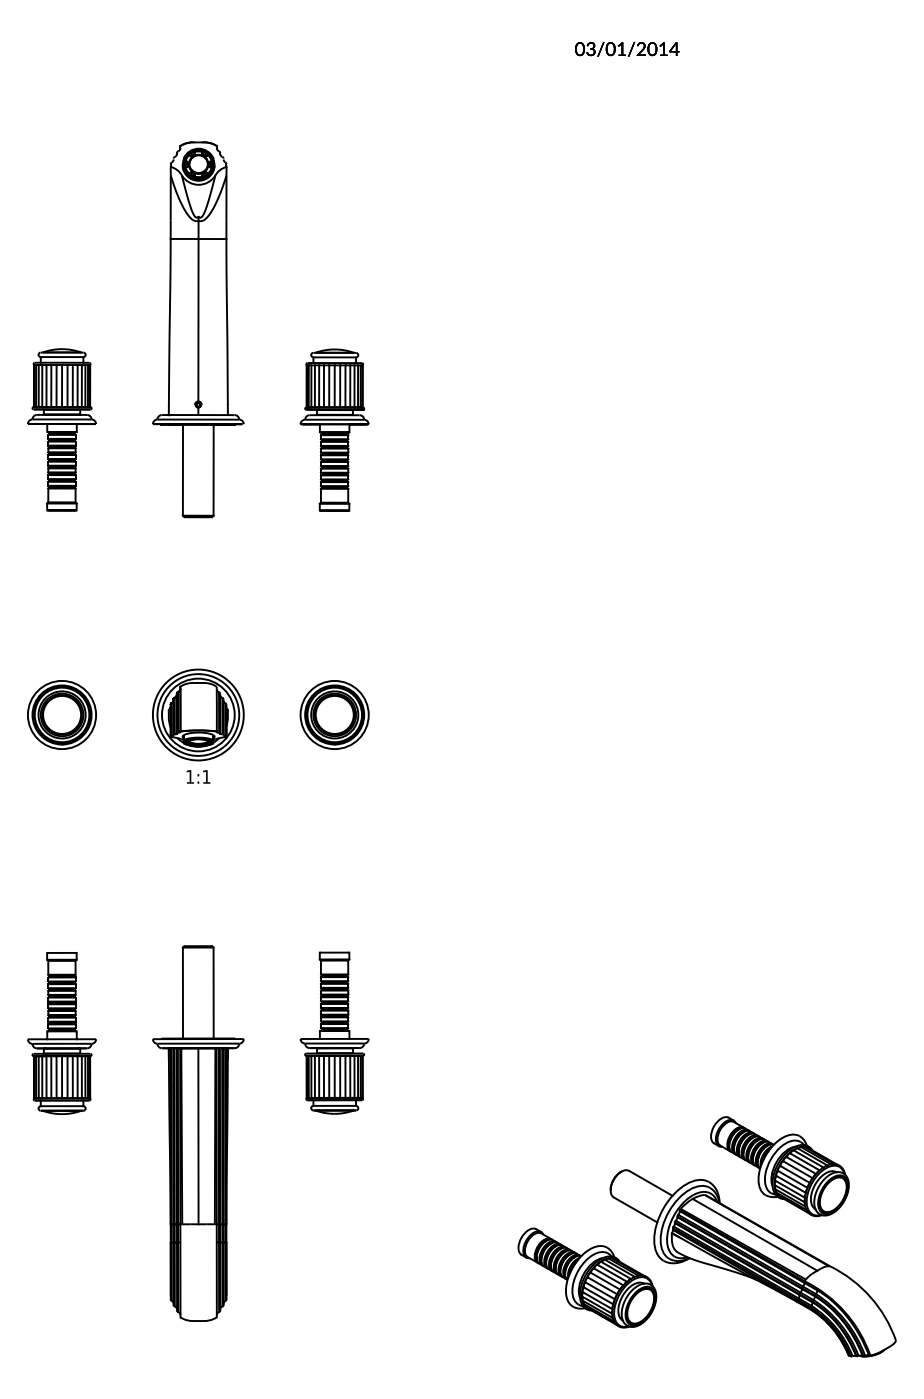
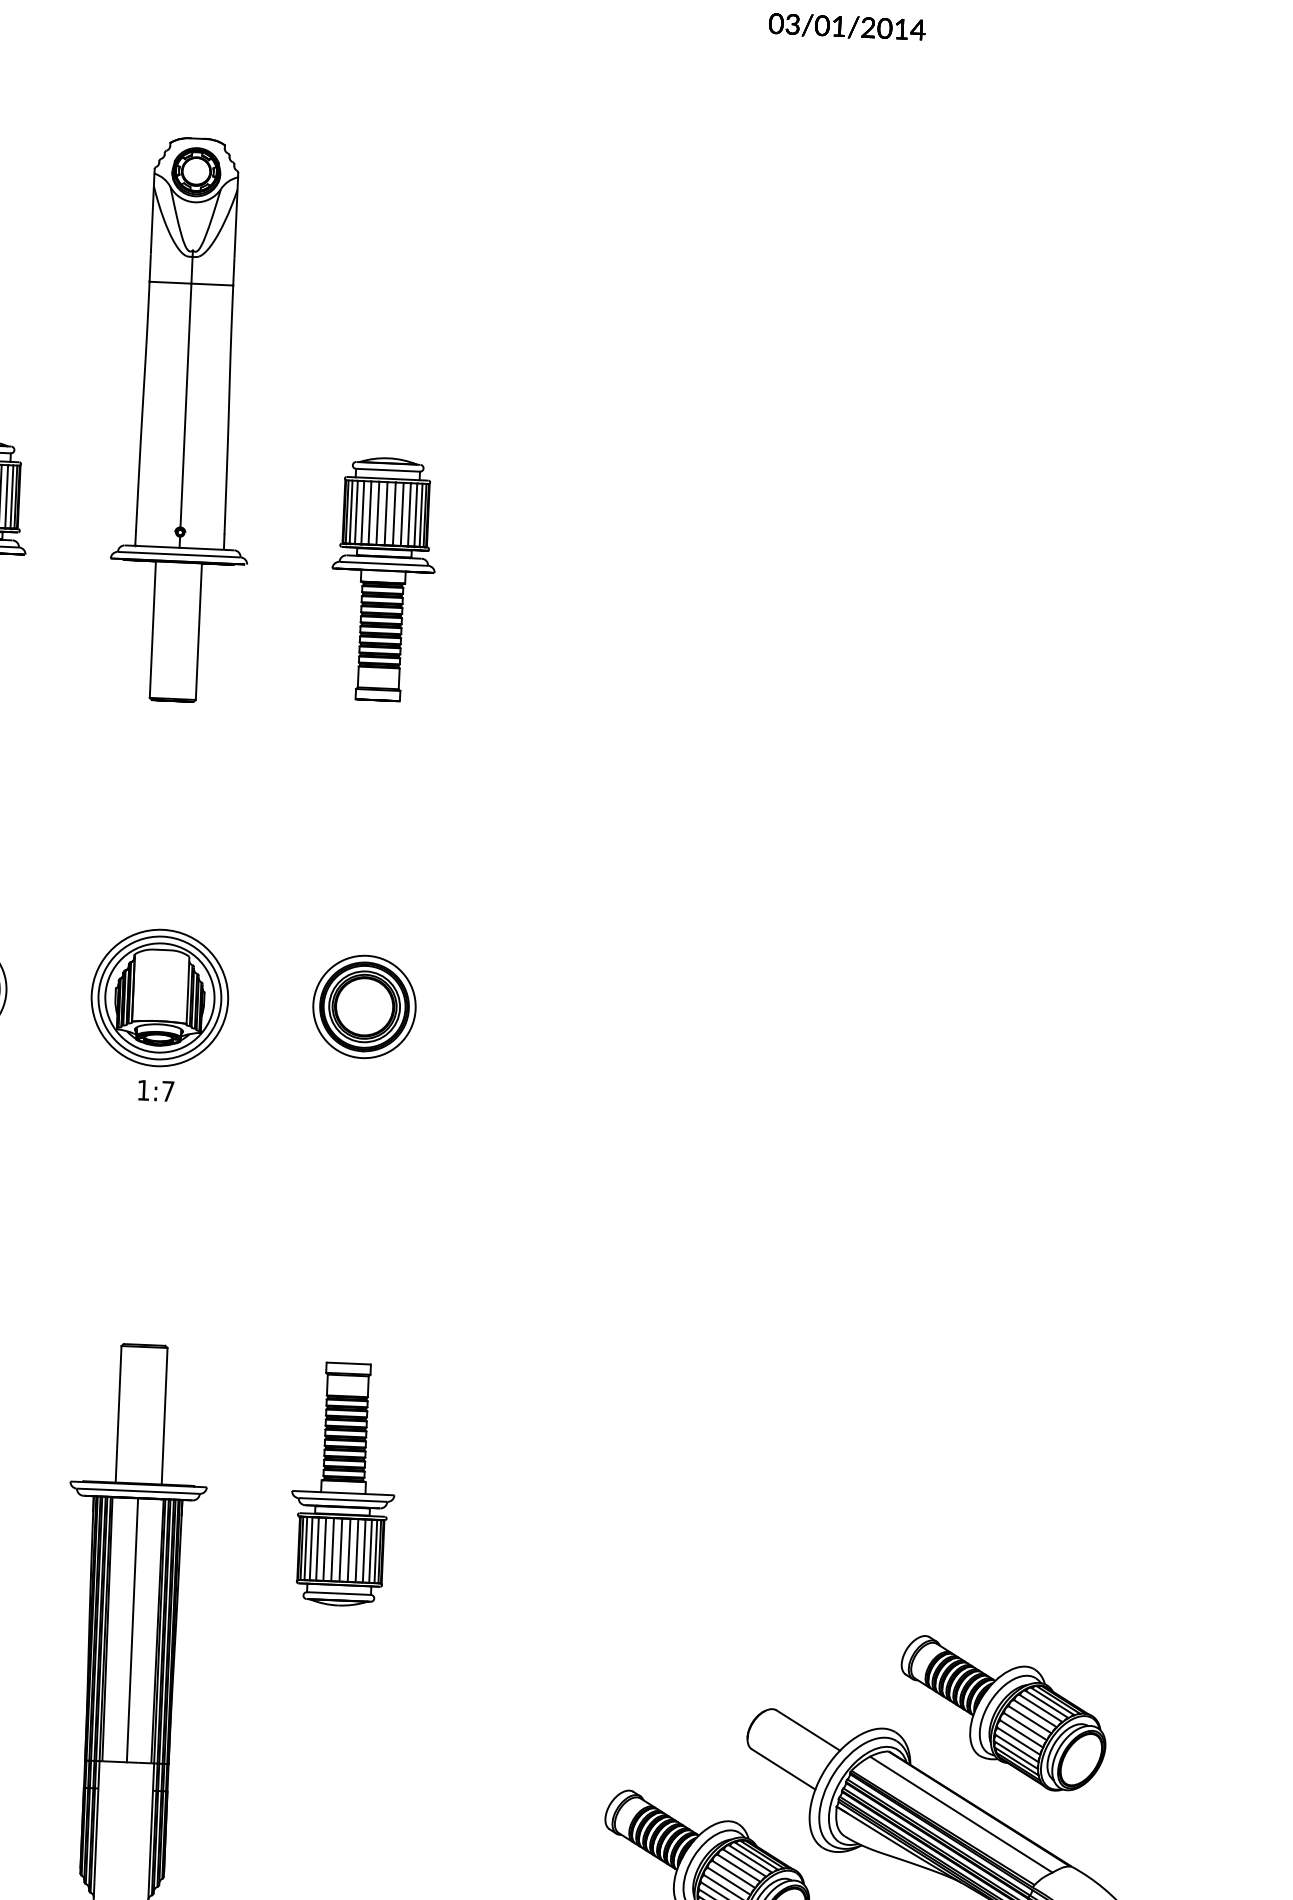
text: (206, 776) -> (168, 1090), 1:1 -> 1:7

